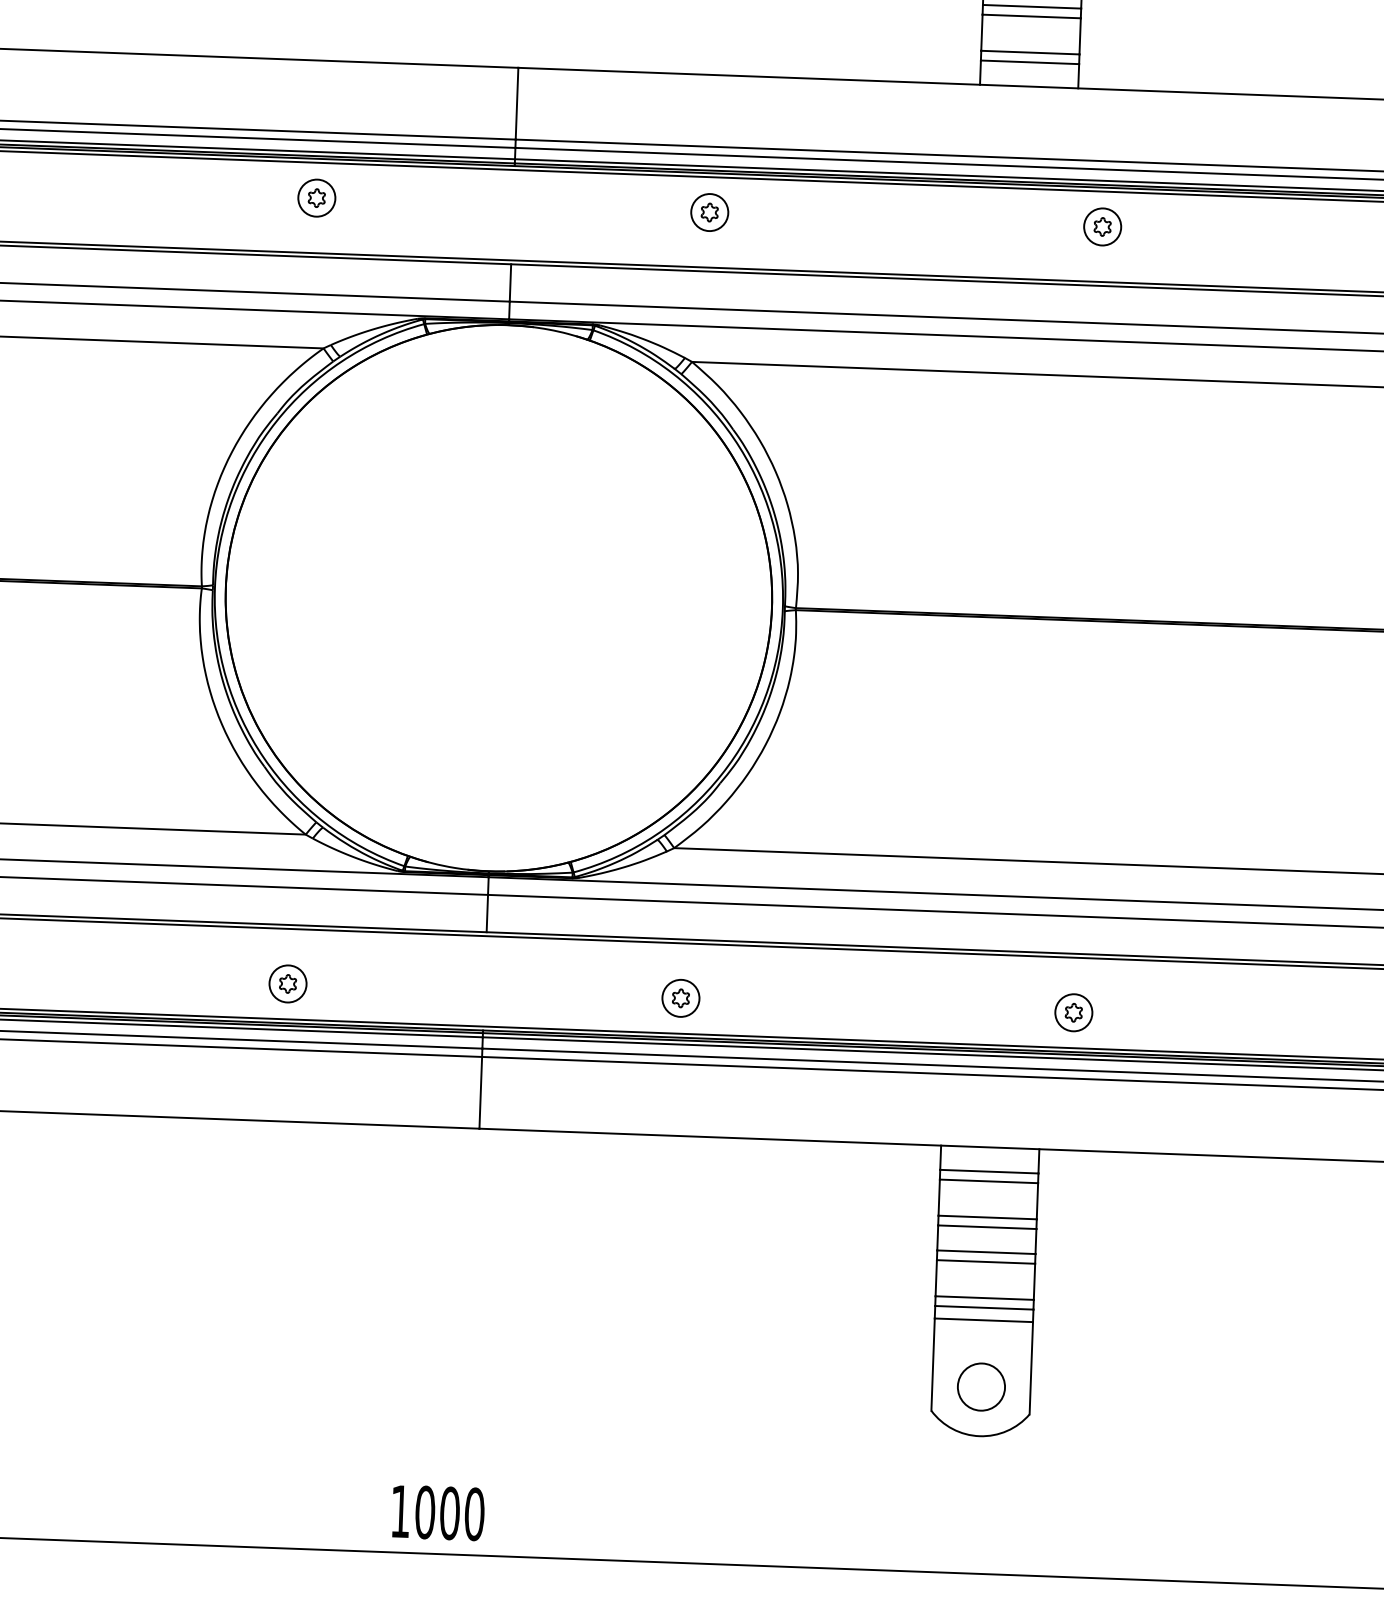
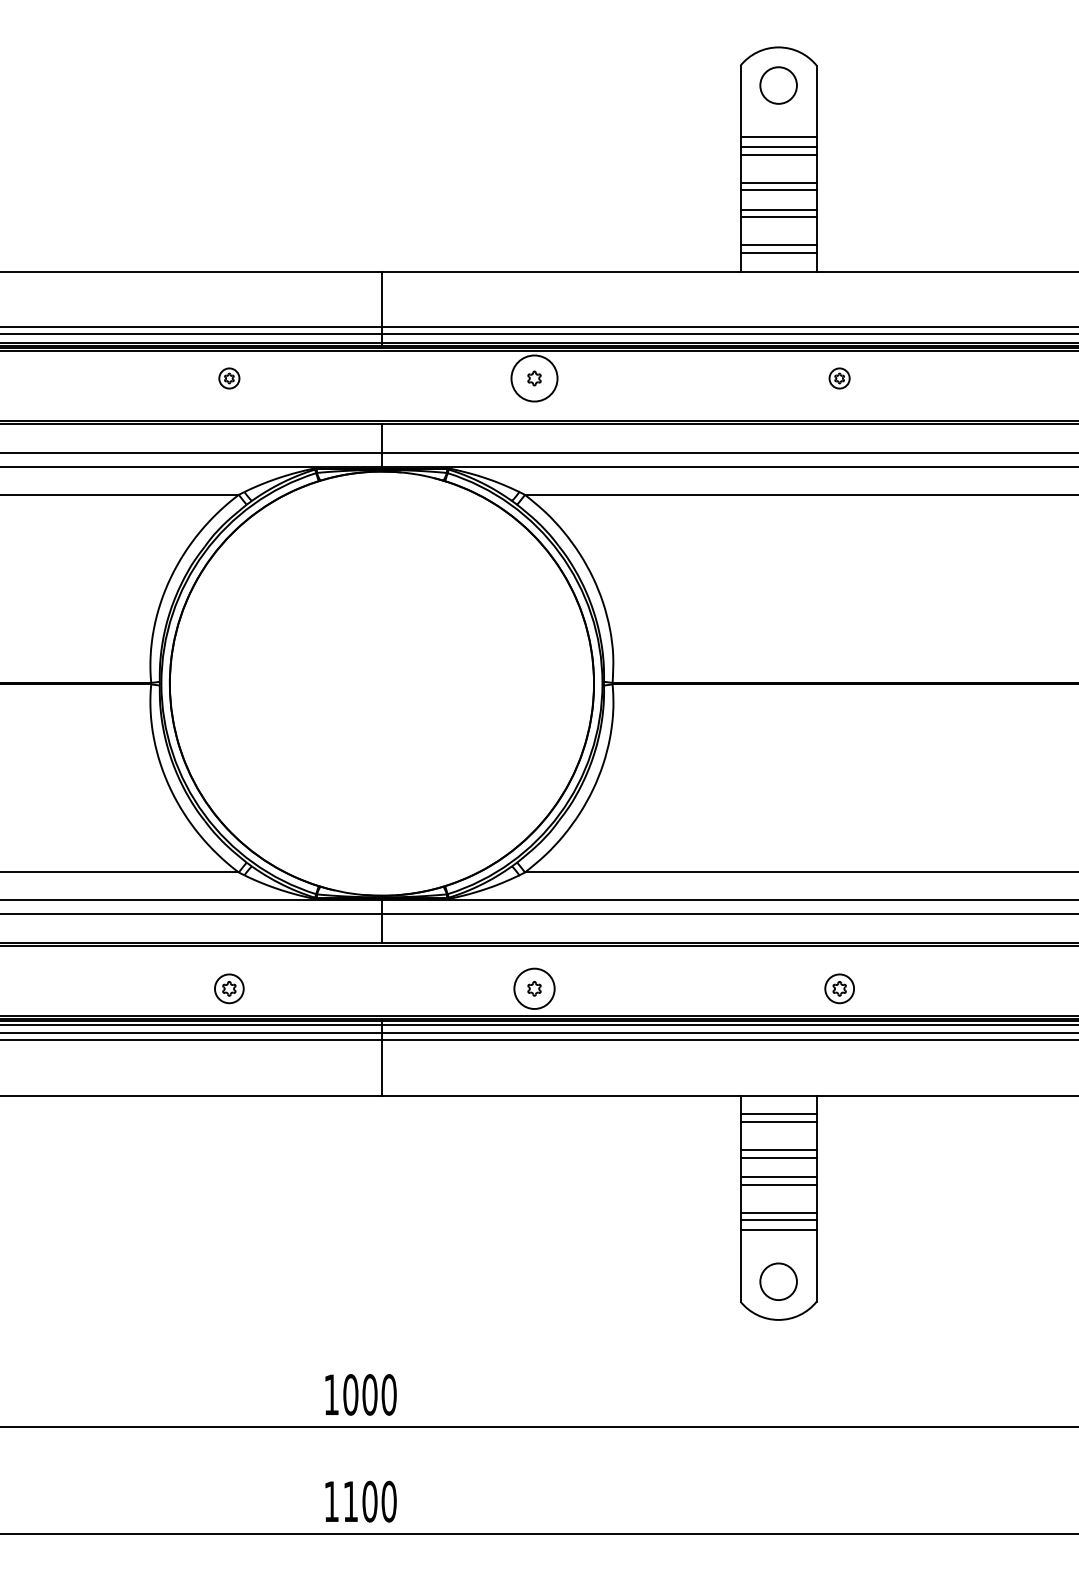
part: (317, 198) -> (229, 378), size x0.7
circle: (709, 212) -> (534, 378), size x1.6
part: (1102, 226) -> (839, 378), size x0.7
circle: (680, 997) -> (534, 988), size x1.4

